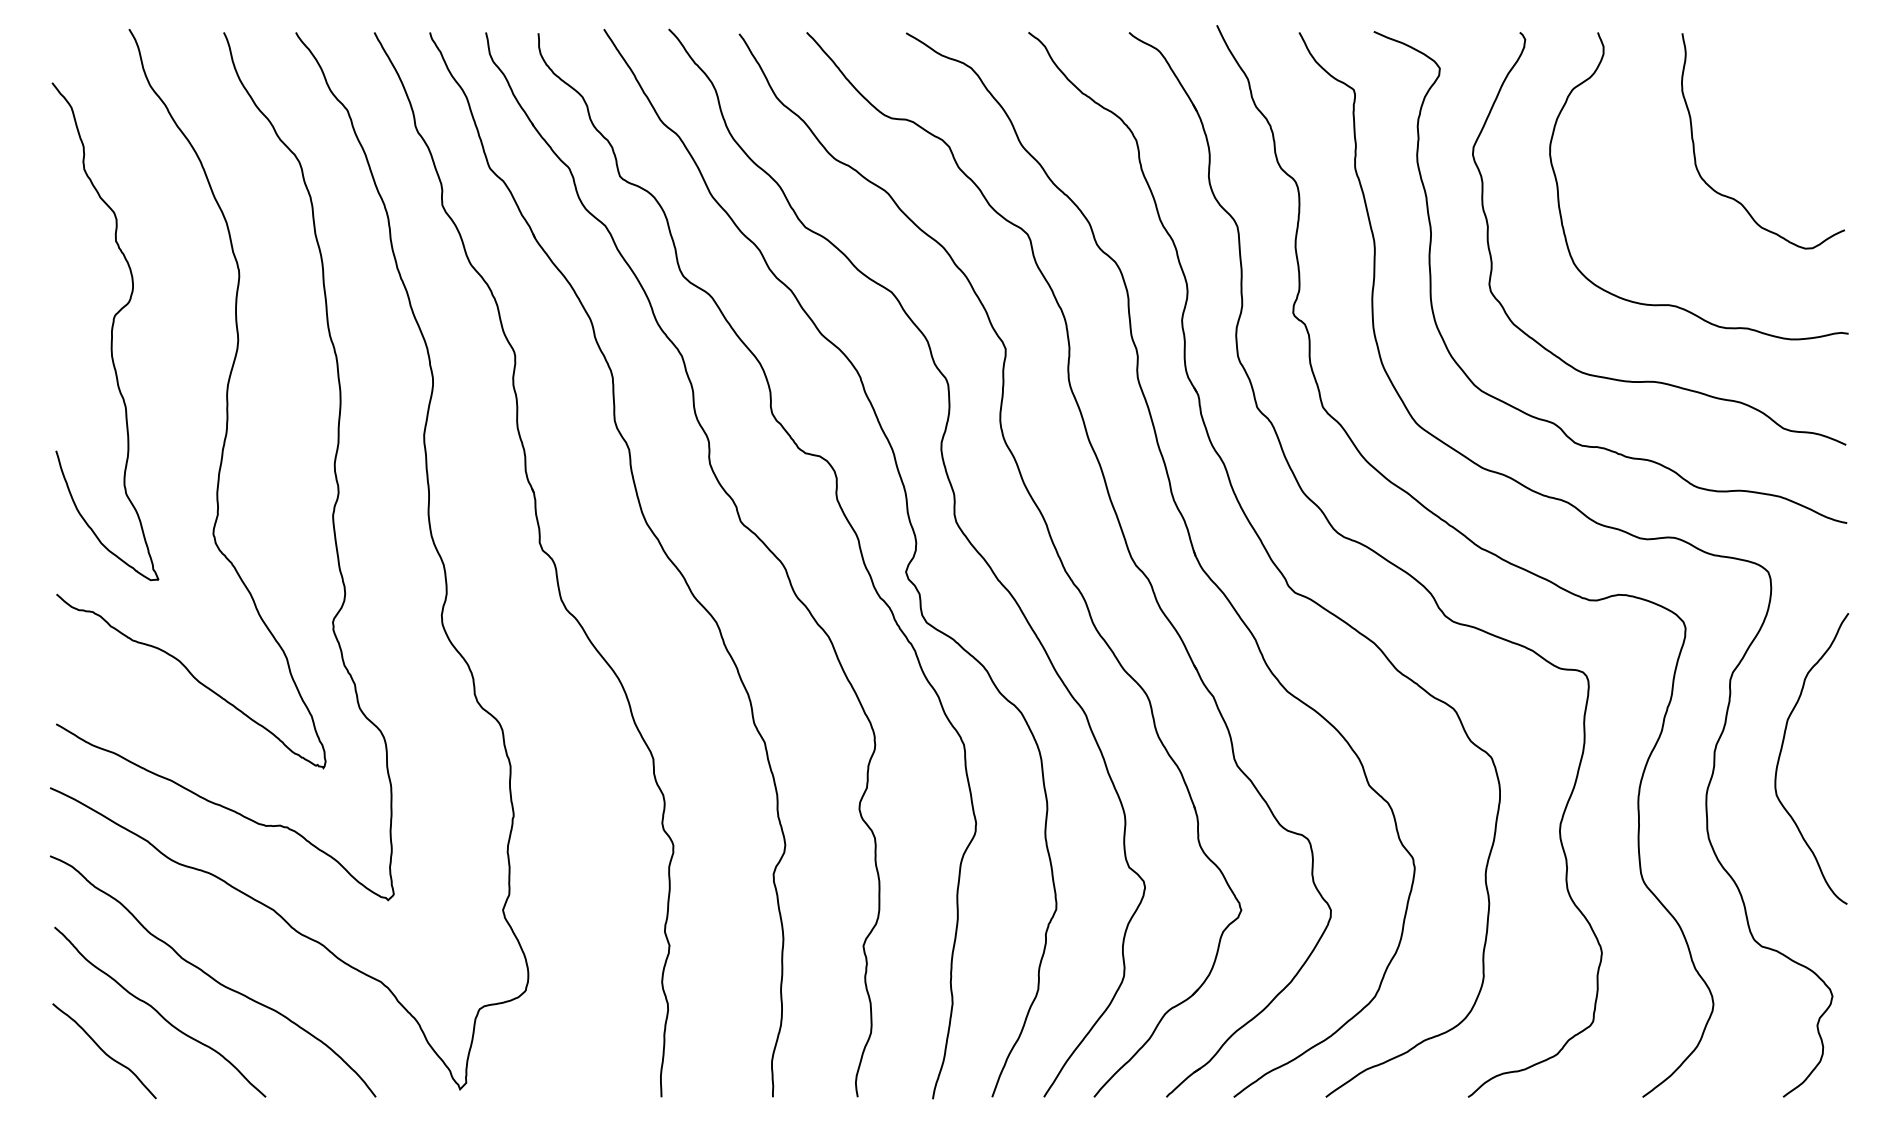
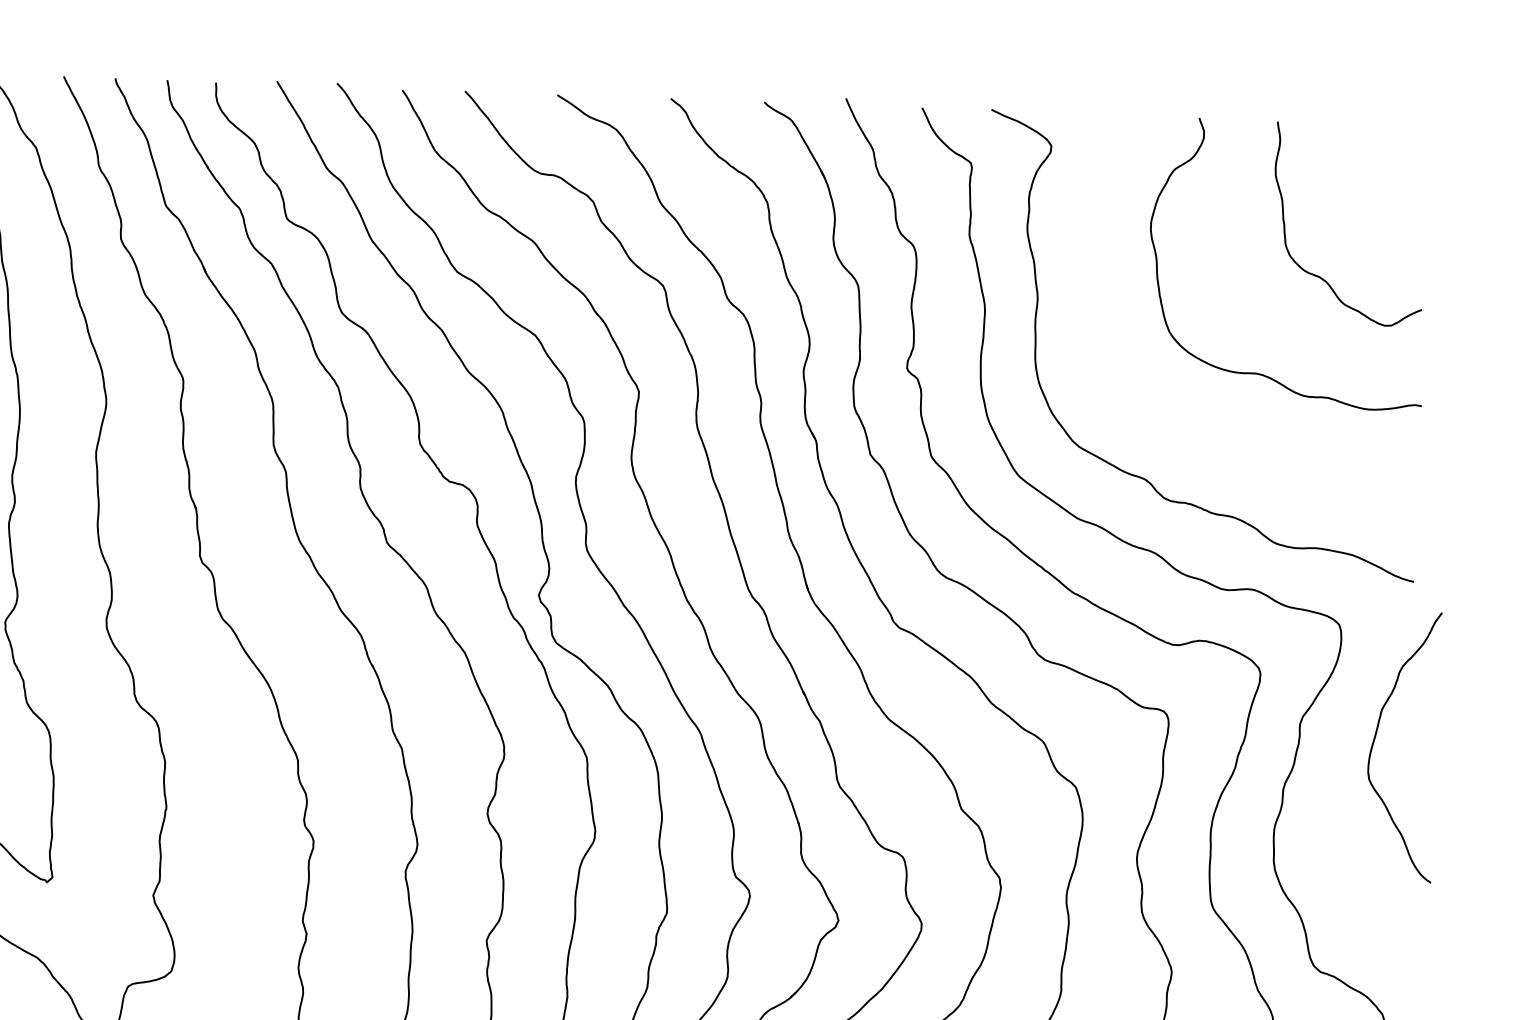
curve: (1651, 380) -> (1237, 442), removed
curve: (1782, 749) -> (1376, 737), moved

